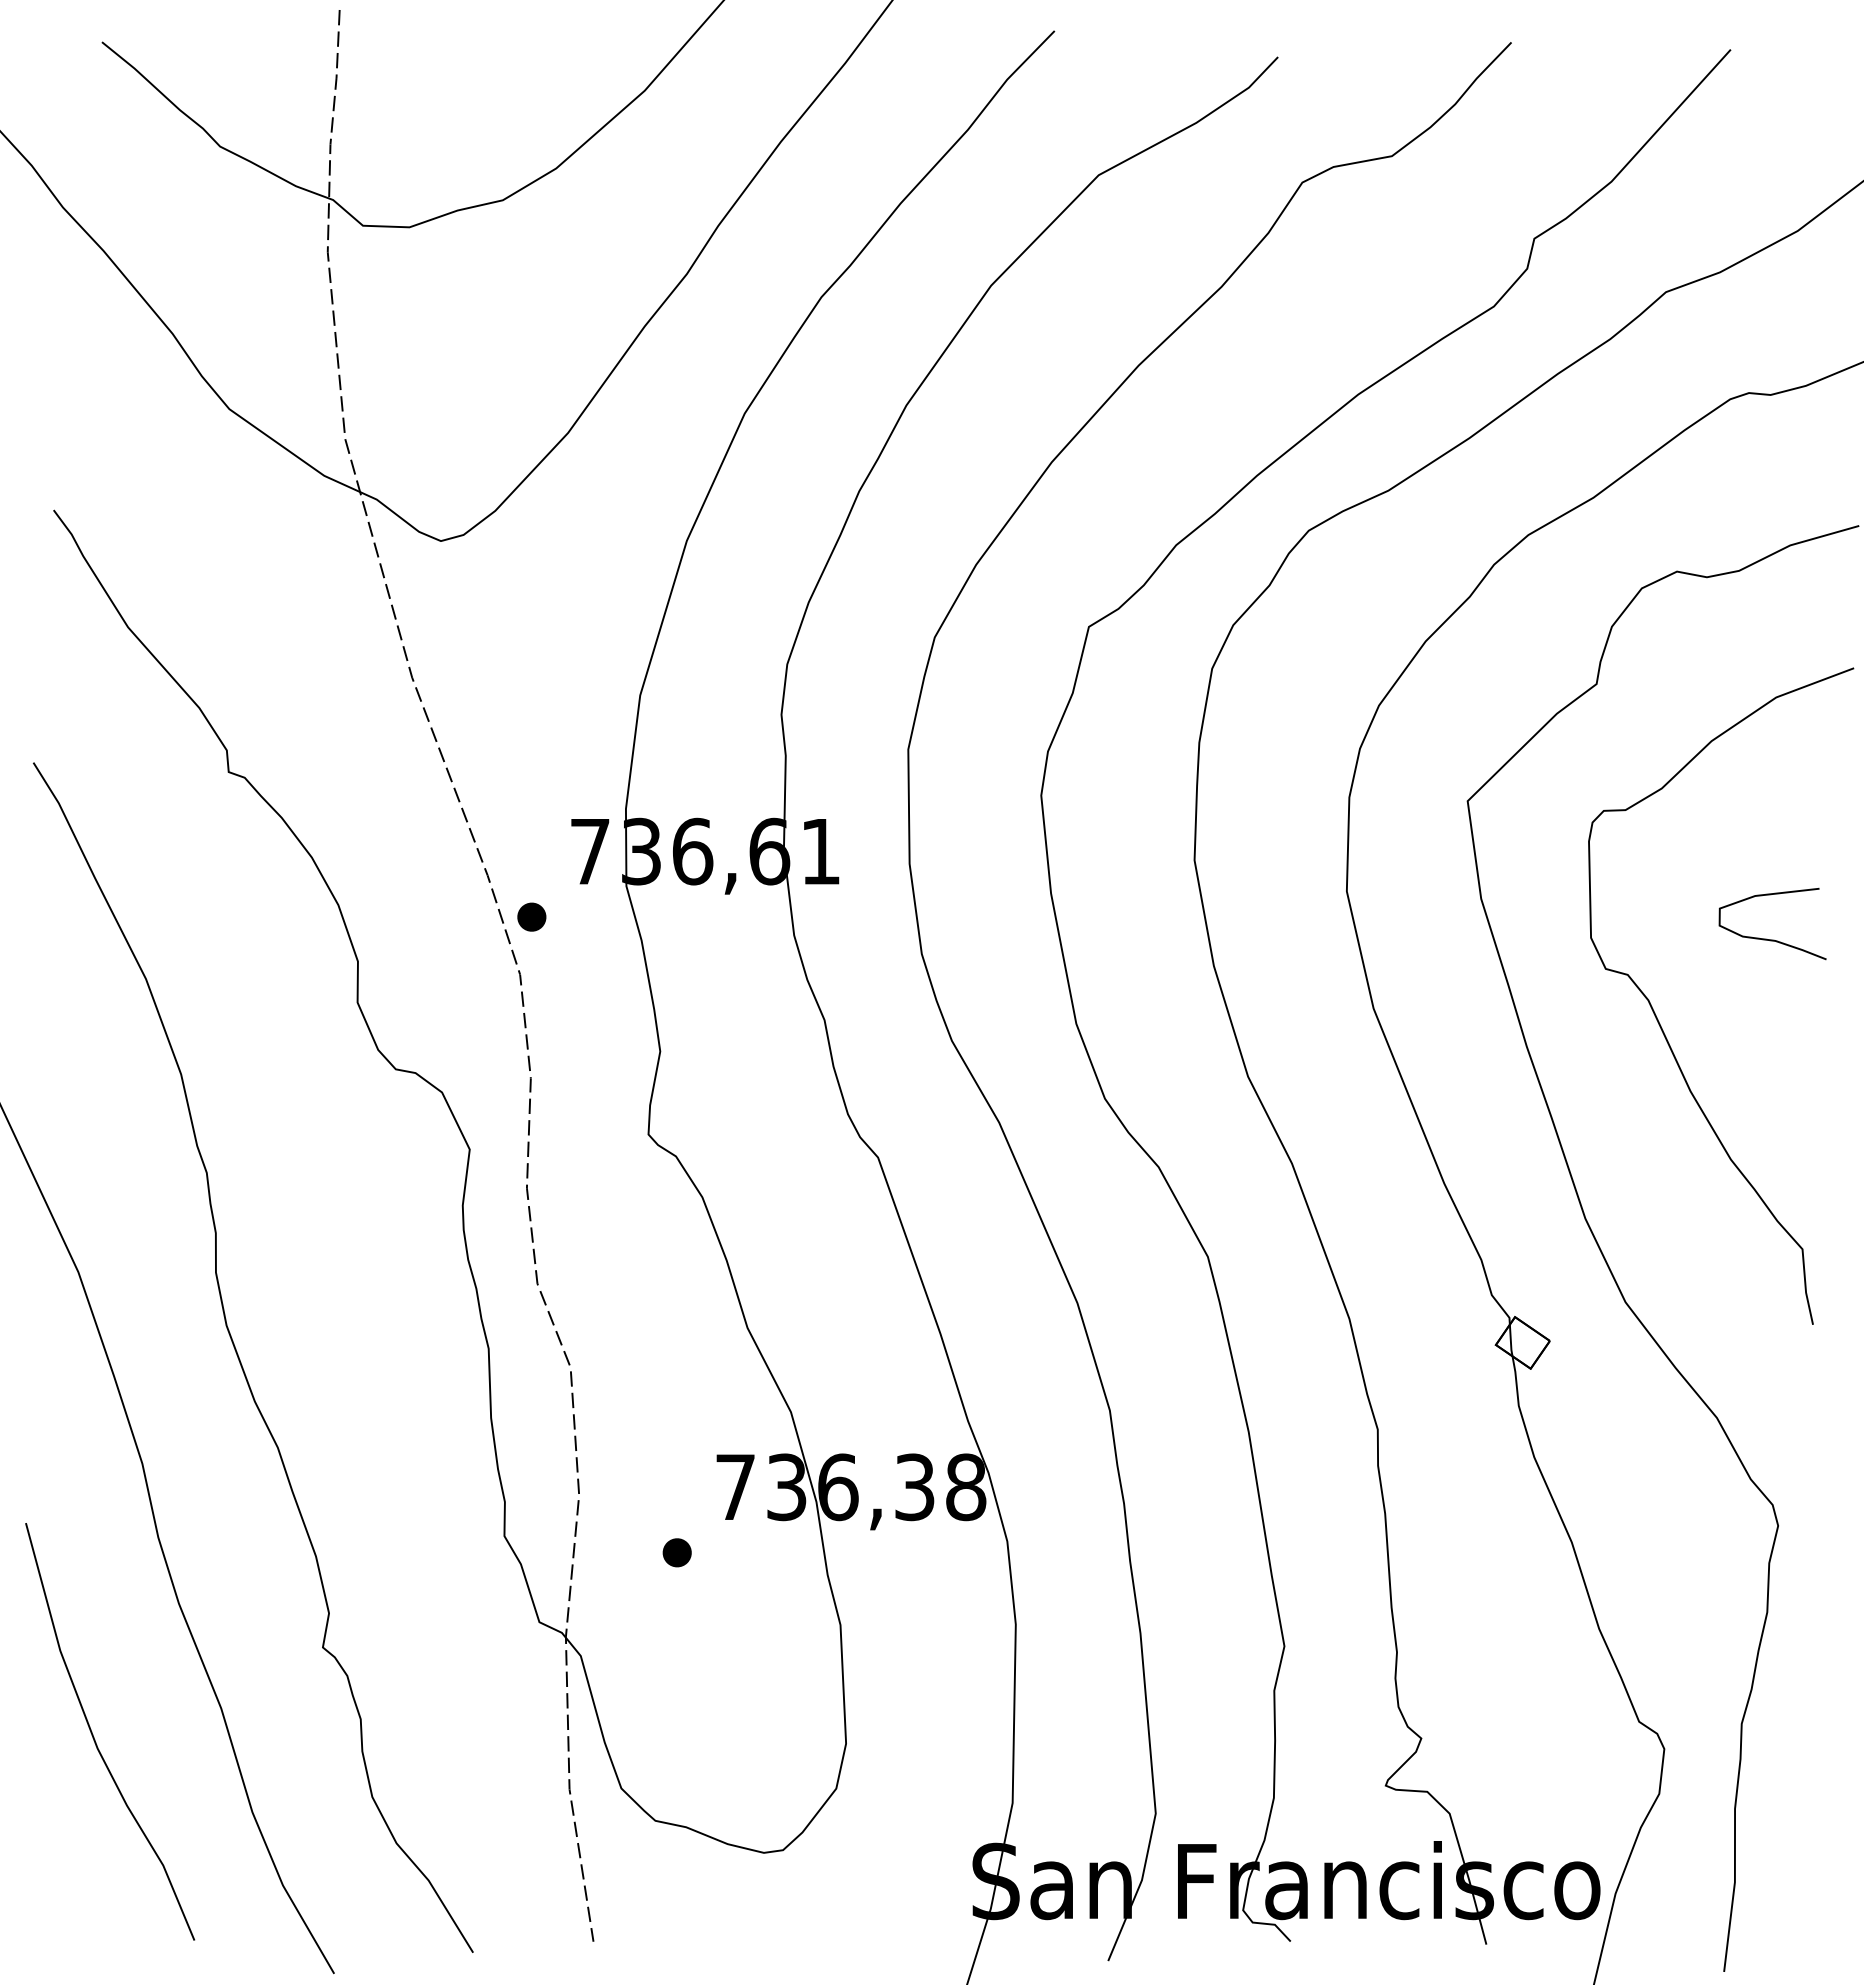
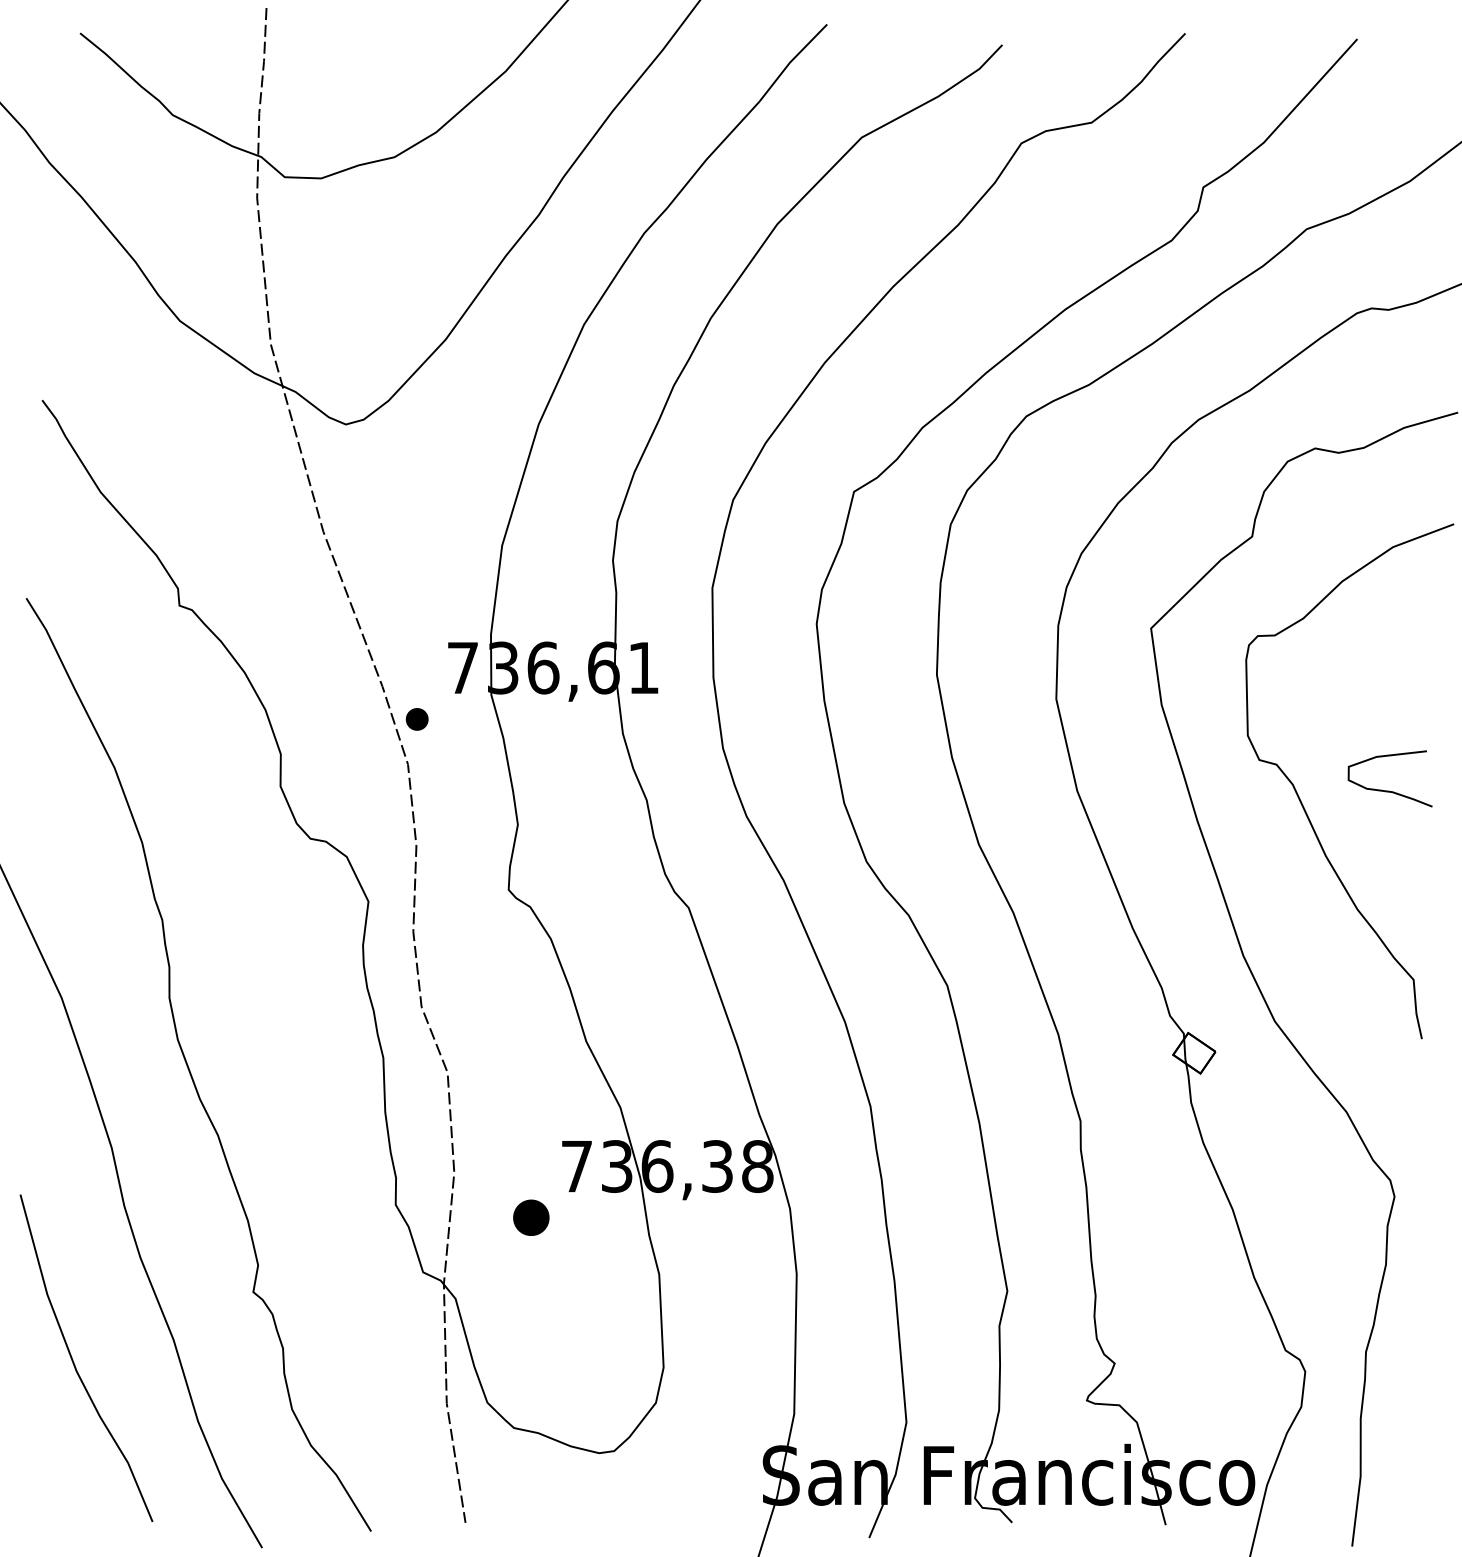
curve: (1772, 939) -> (1390, 791), moved
part: (676, 1552) -> (530, 1217), size x1.6

